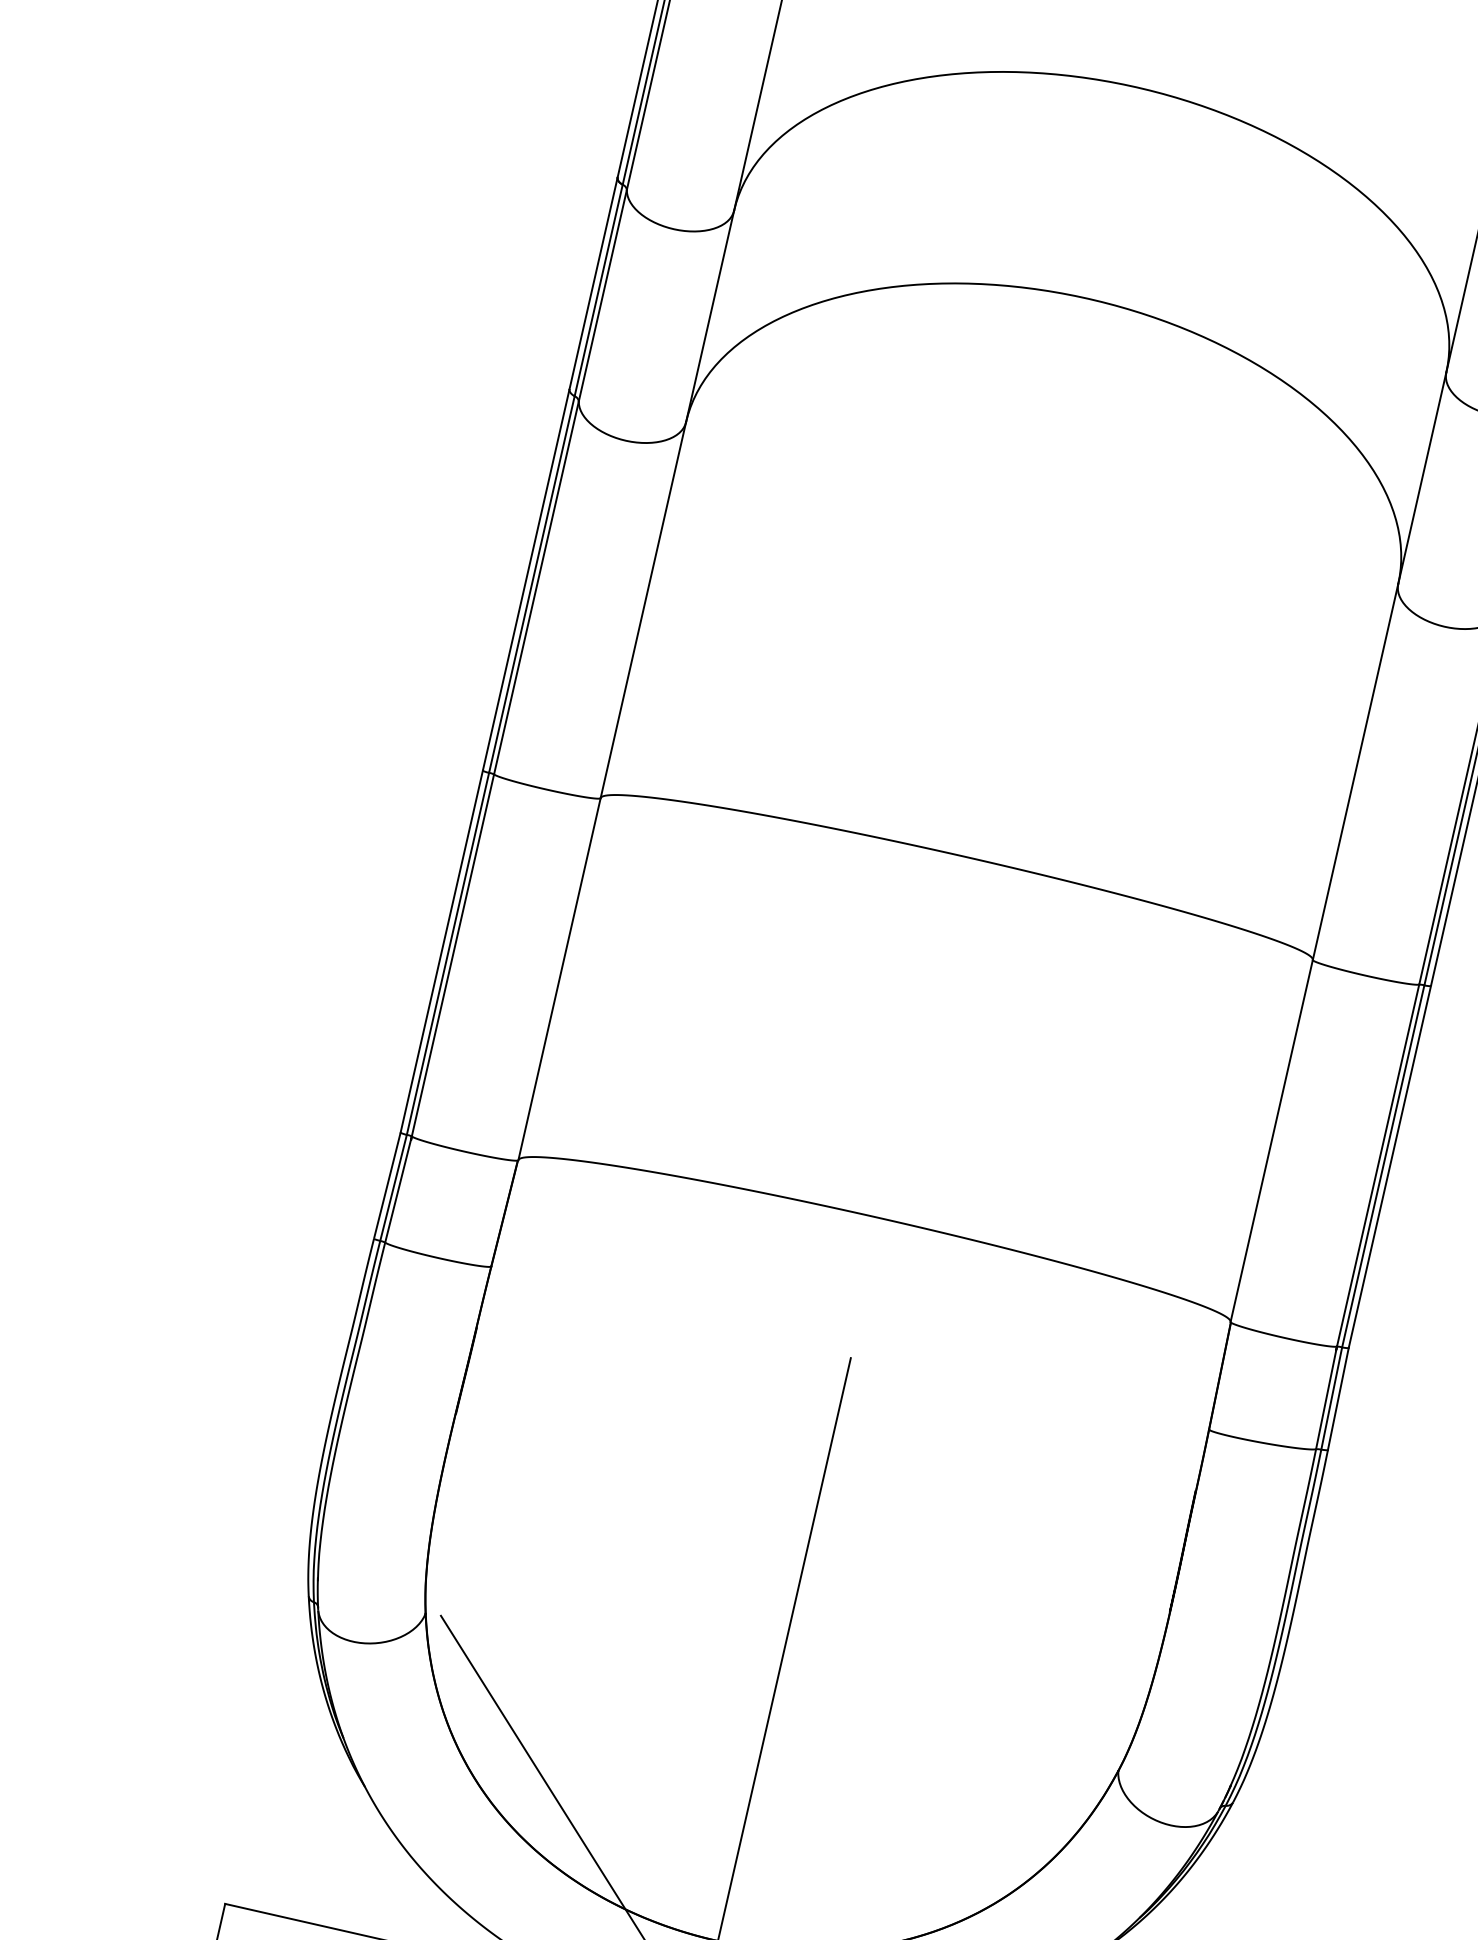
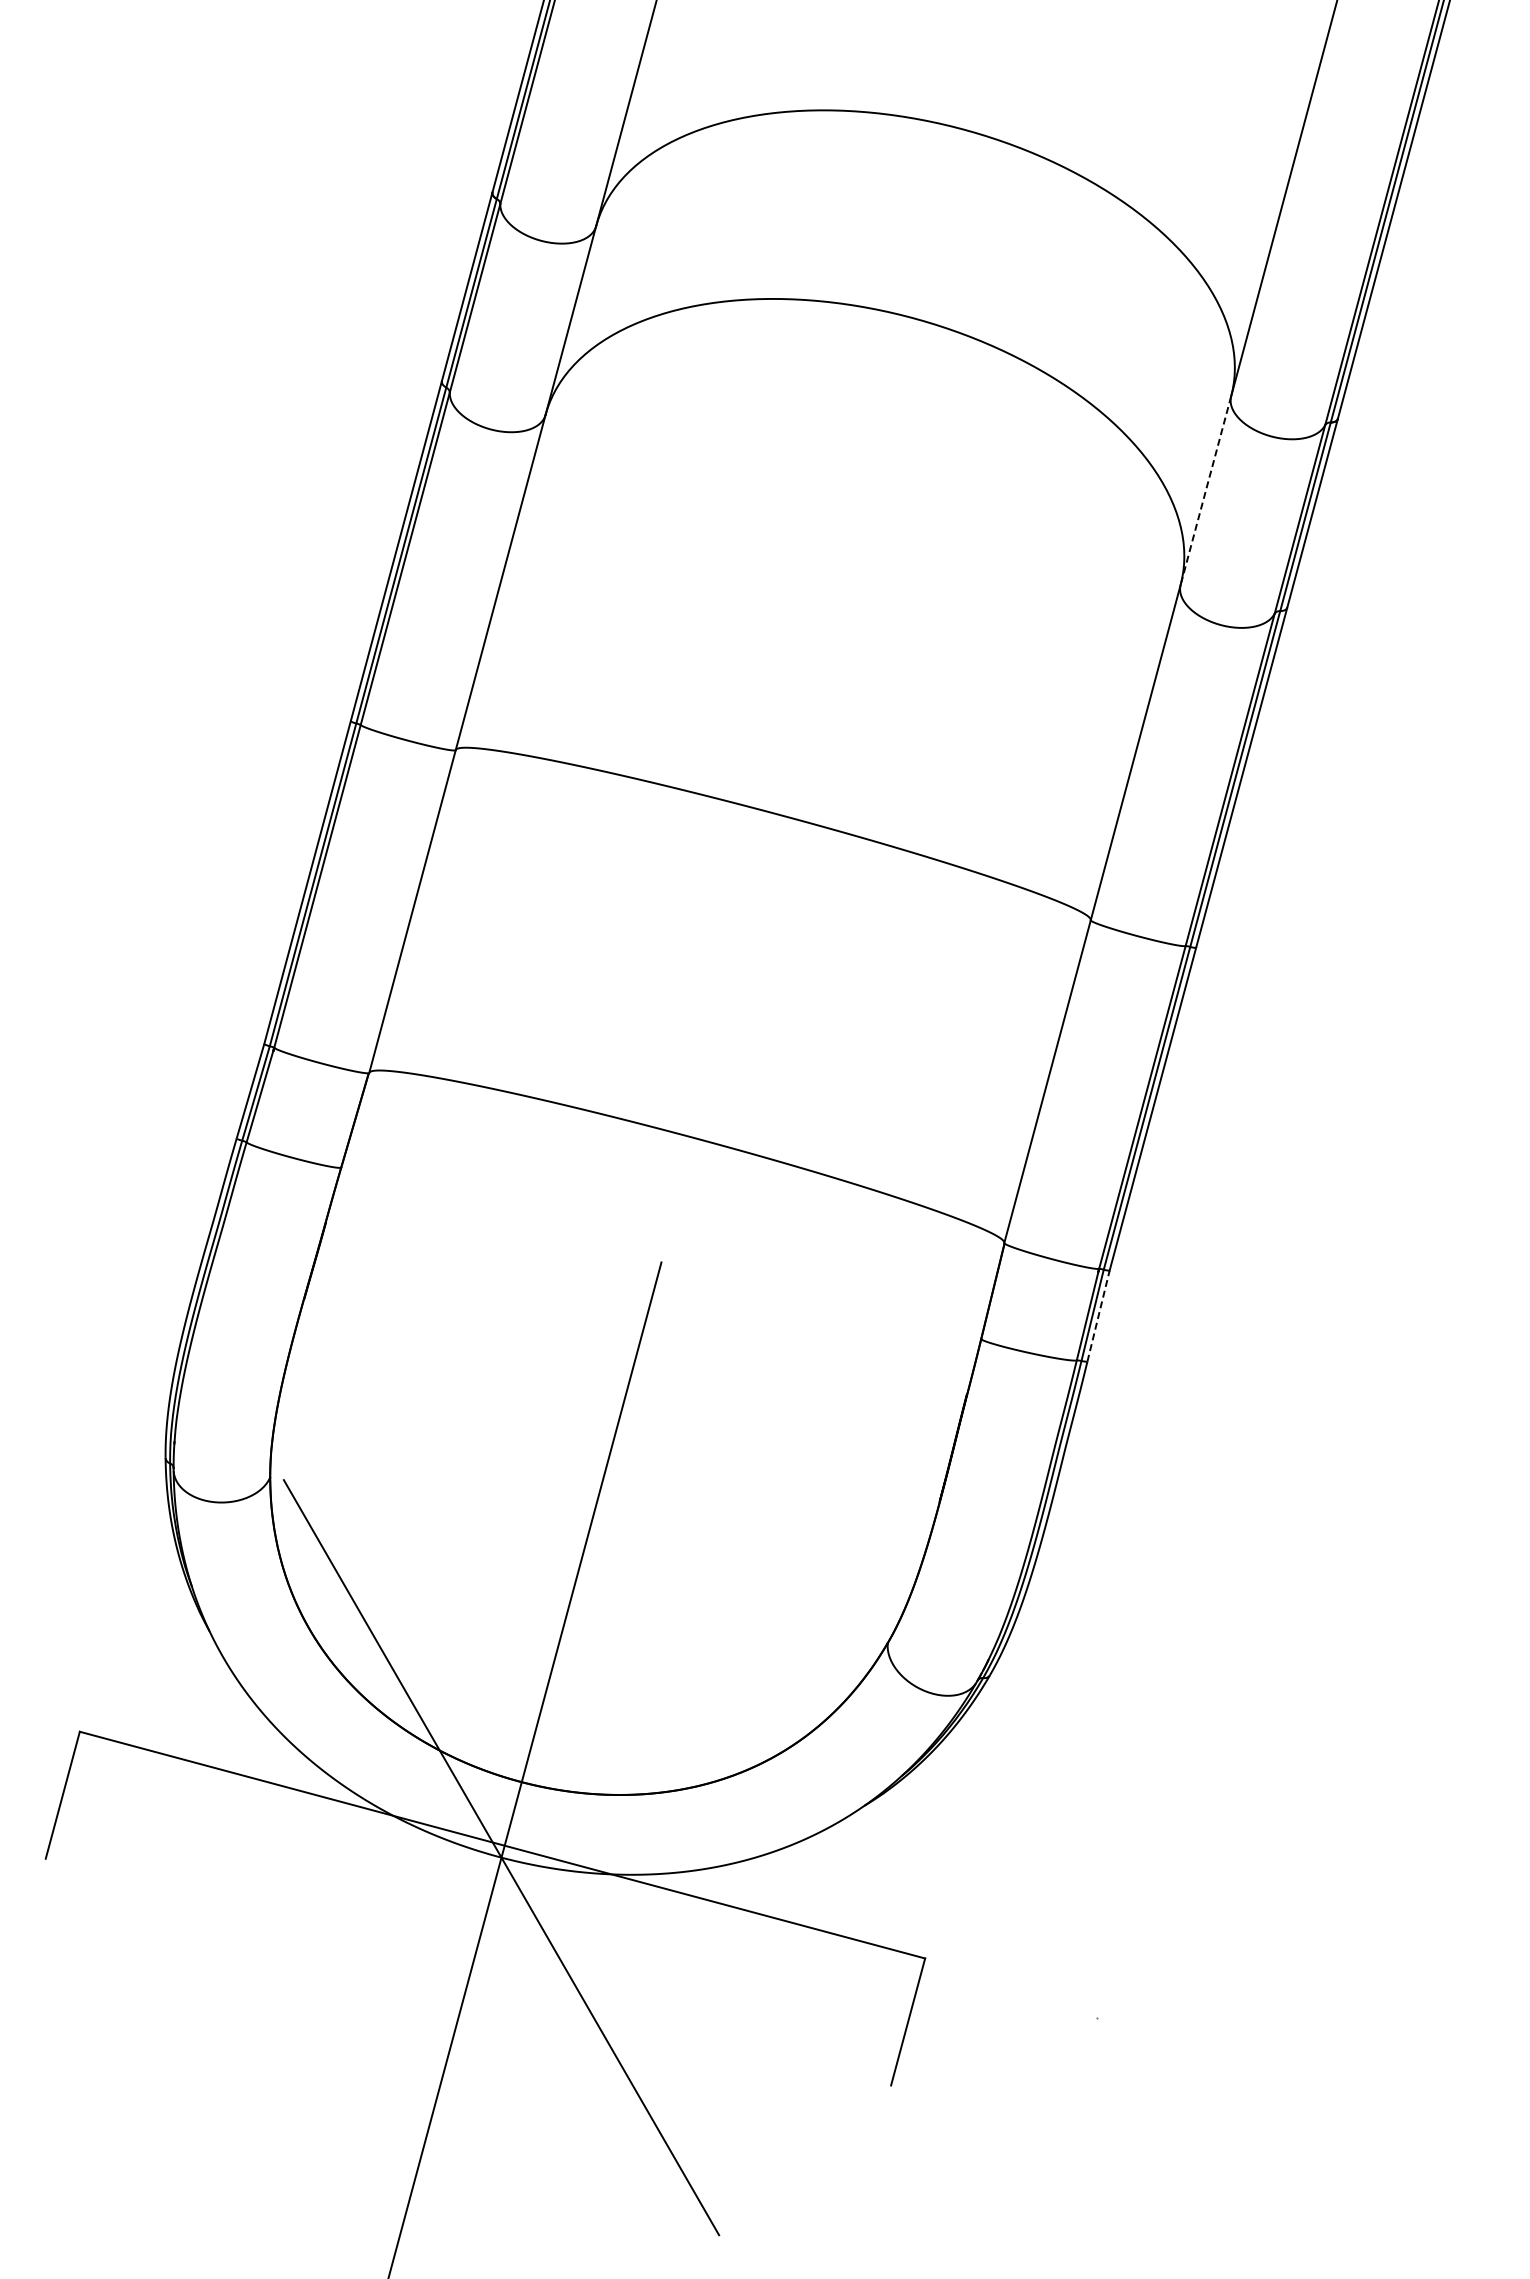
line: (1421, 478) -> (1205, 490), solid -> dashed
line: (1338, 1399) -> (1098, 1316), solid -> dashed

